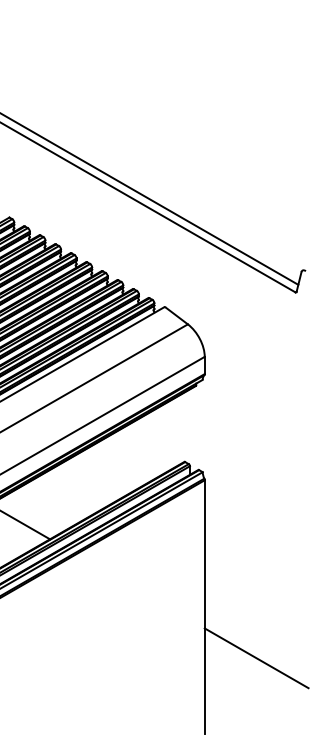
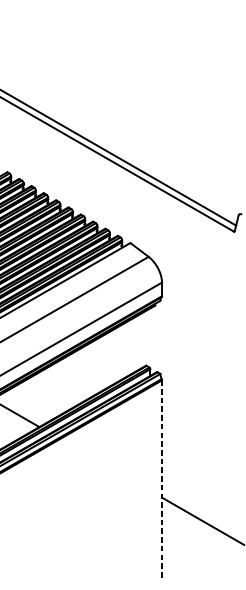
line: (204, 607) -> (161, 481), solid -> dashed

